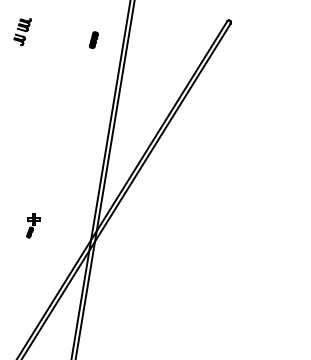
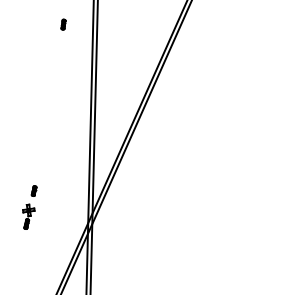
part: (93, 39) -> (63, 24), size x0.62
part: (41, 200) -> (33, 190), added

